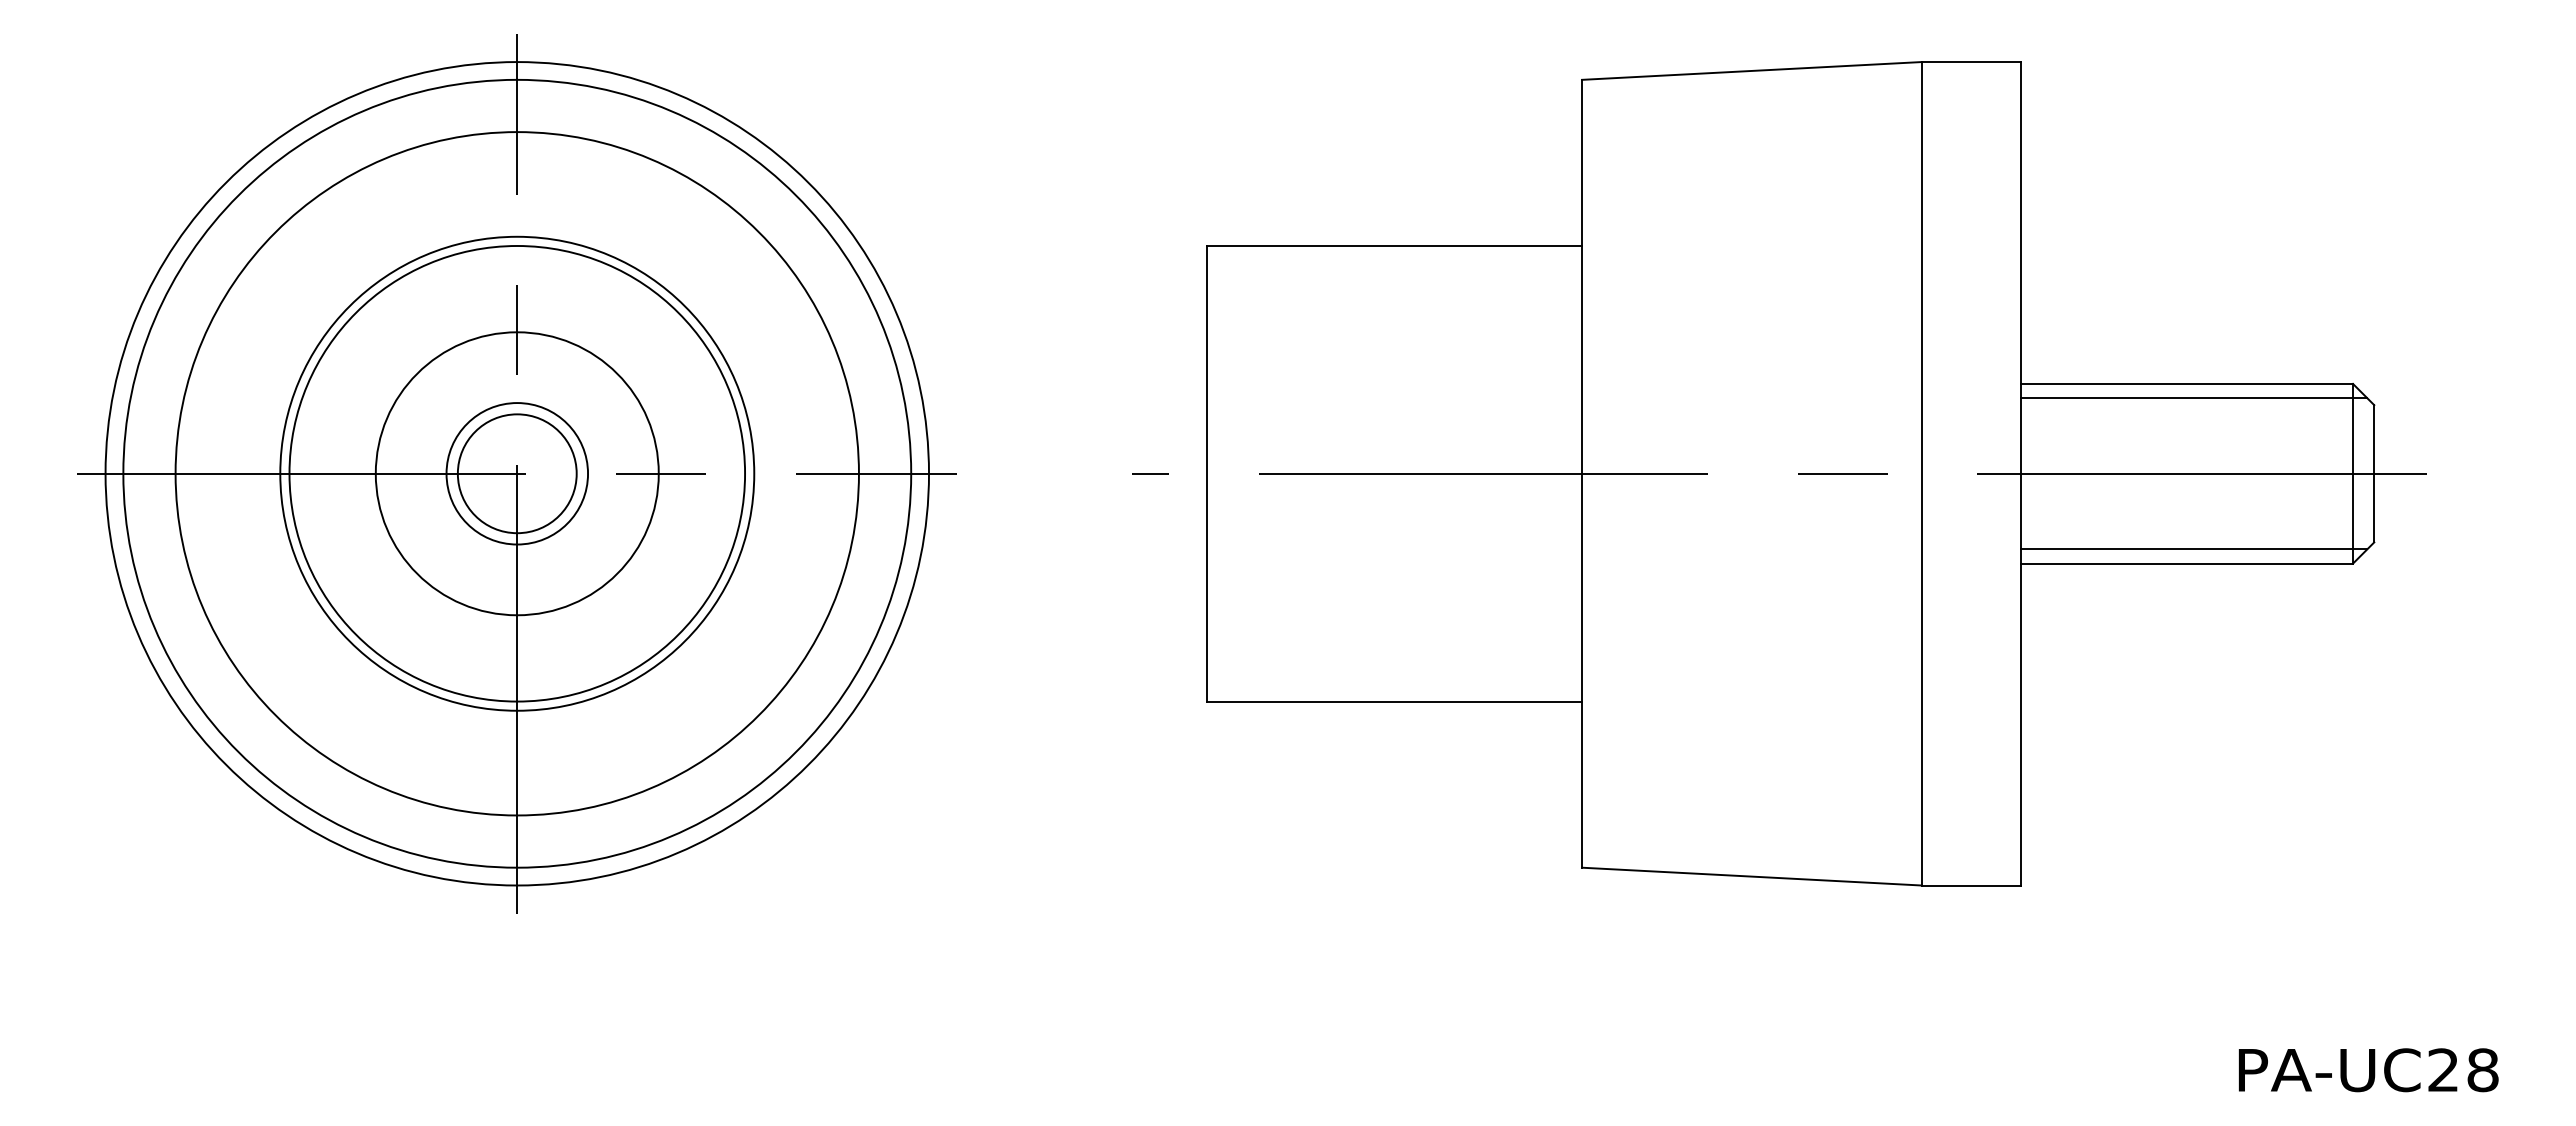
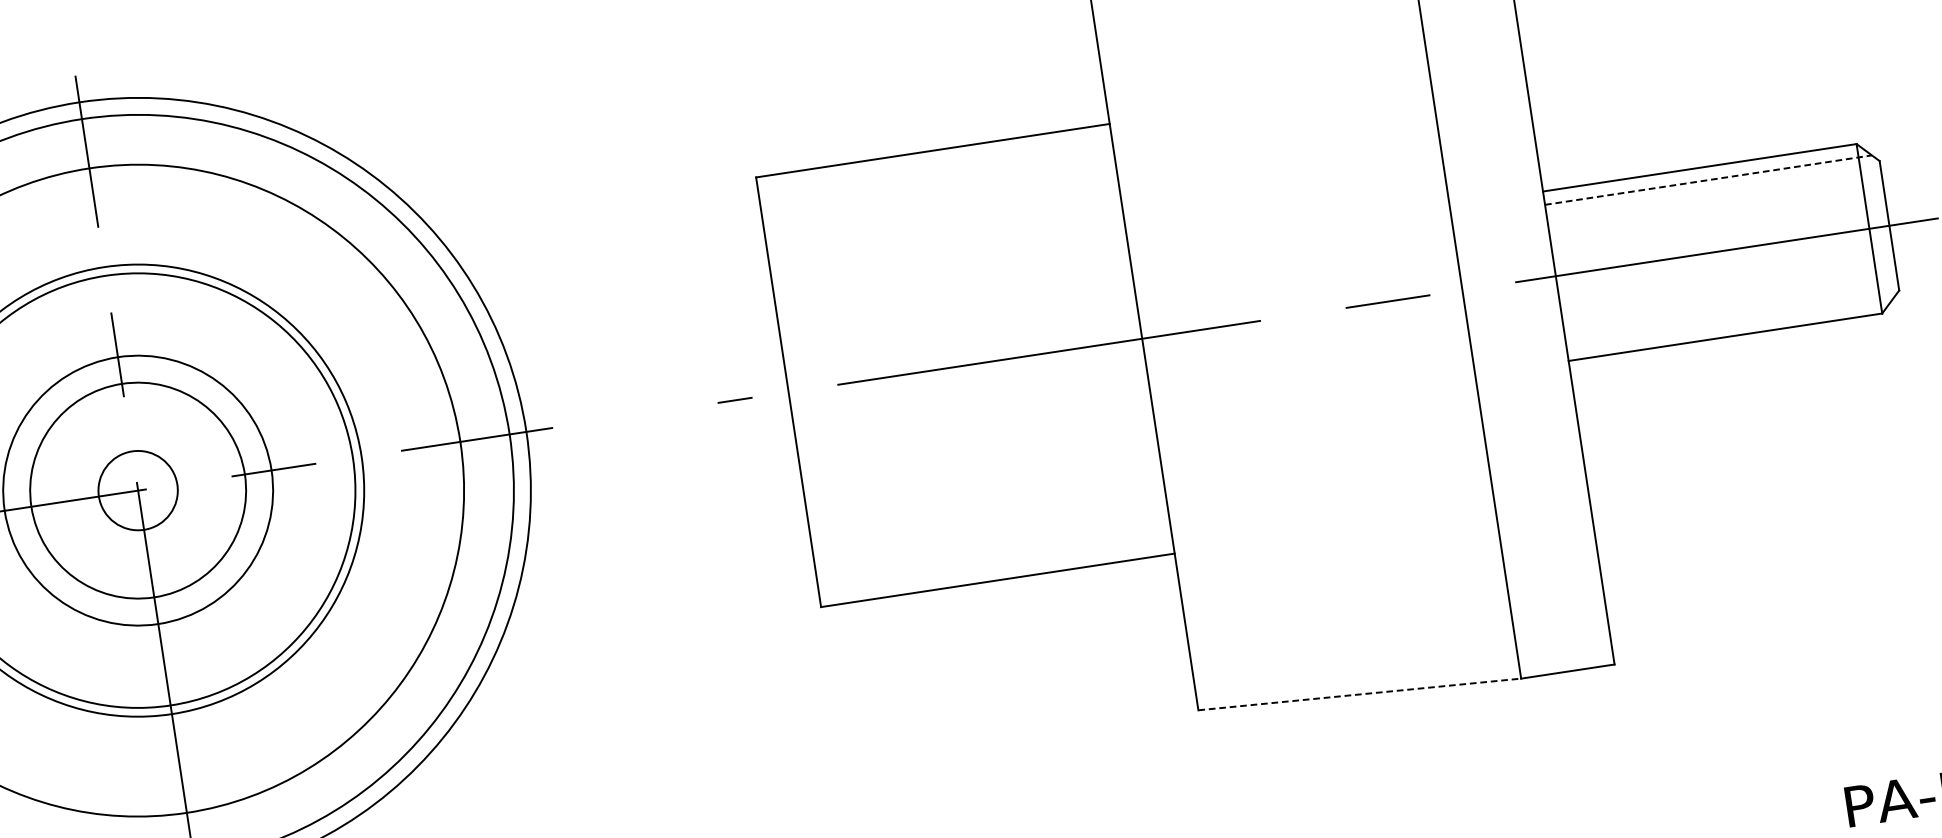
line: (2194, 398) -> (1709, 180), solid -> dashed
circle: (516, 473) -> (137, 490), size x0.7
circle: (517, 473) -> (138, 490), size x1.6
line: (2193, 549) -> (1729, 322), removed
line: (1752, 876) -> (1360, 694), solid -> dashed

